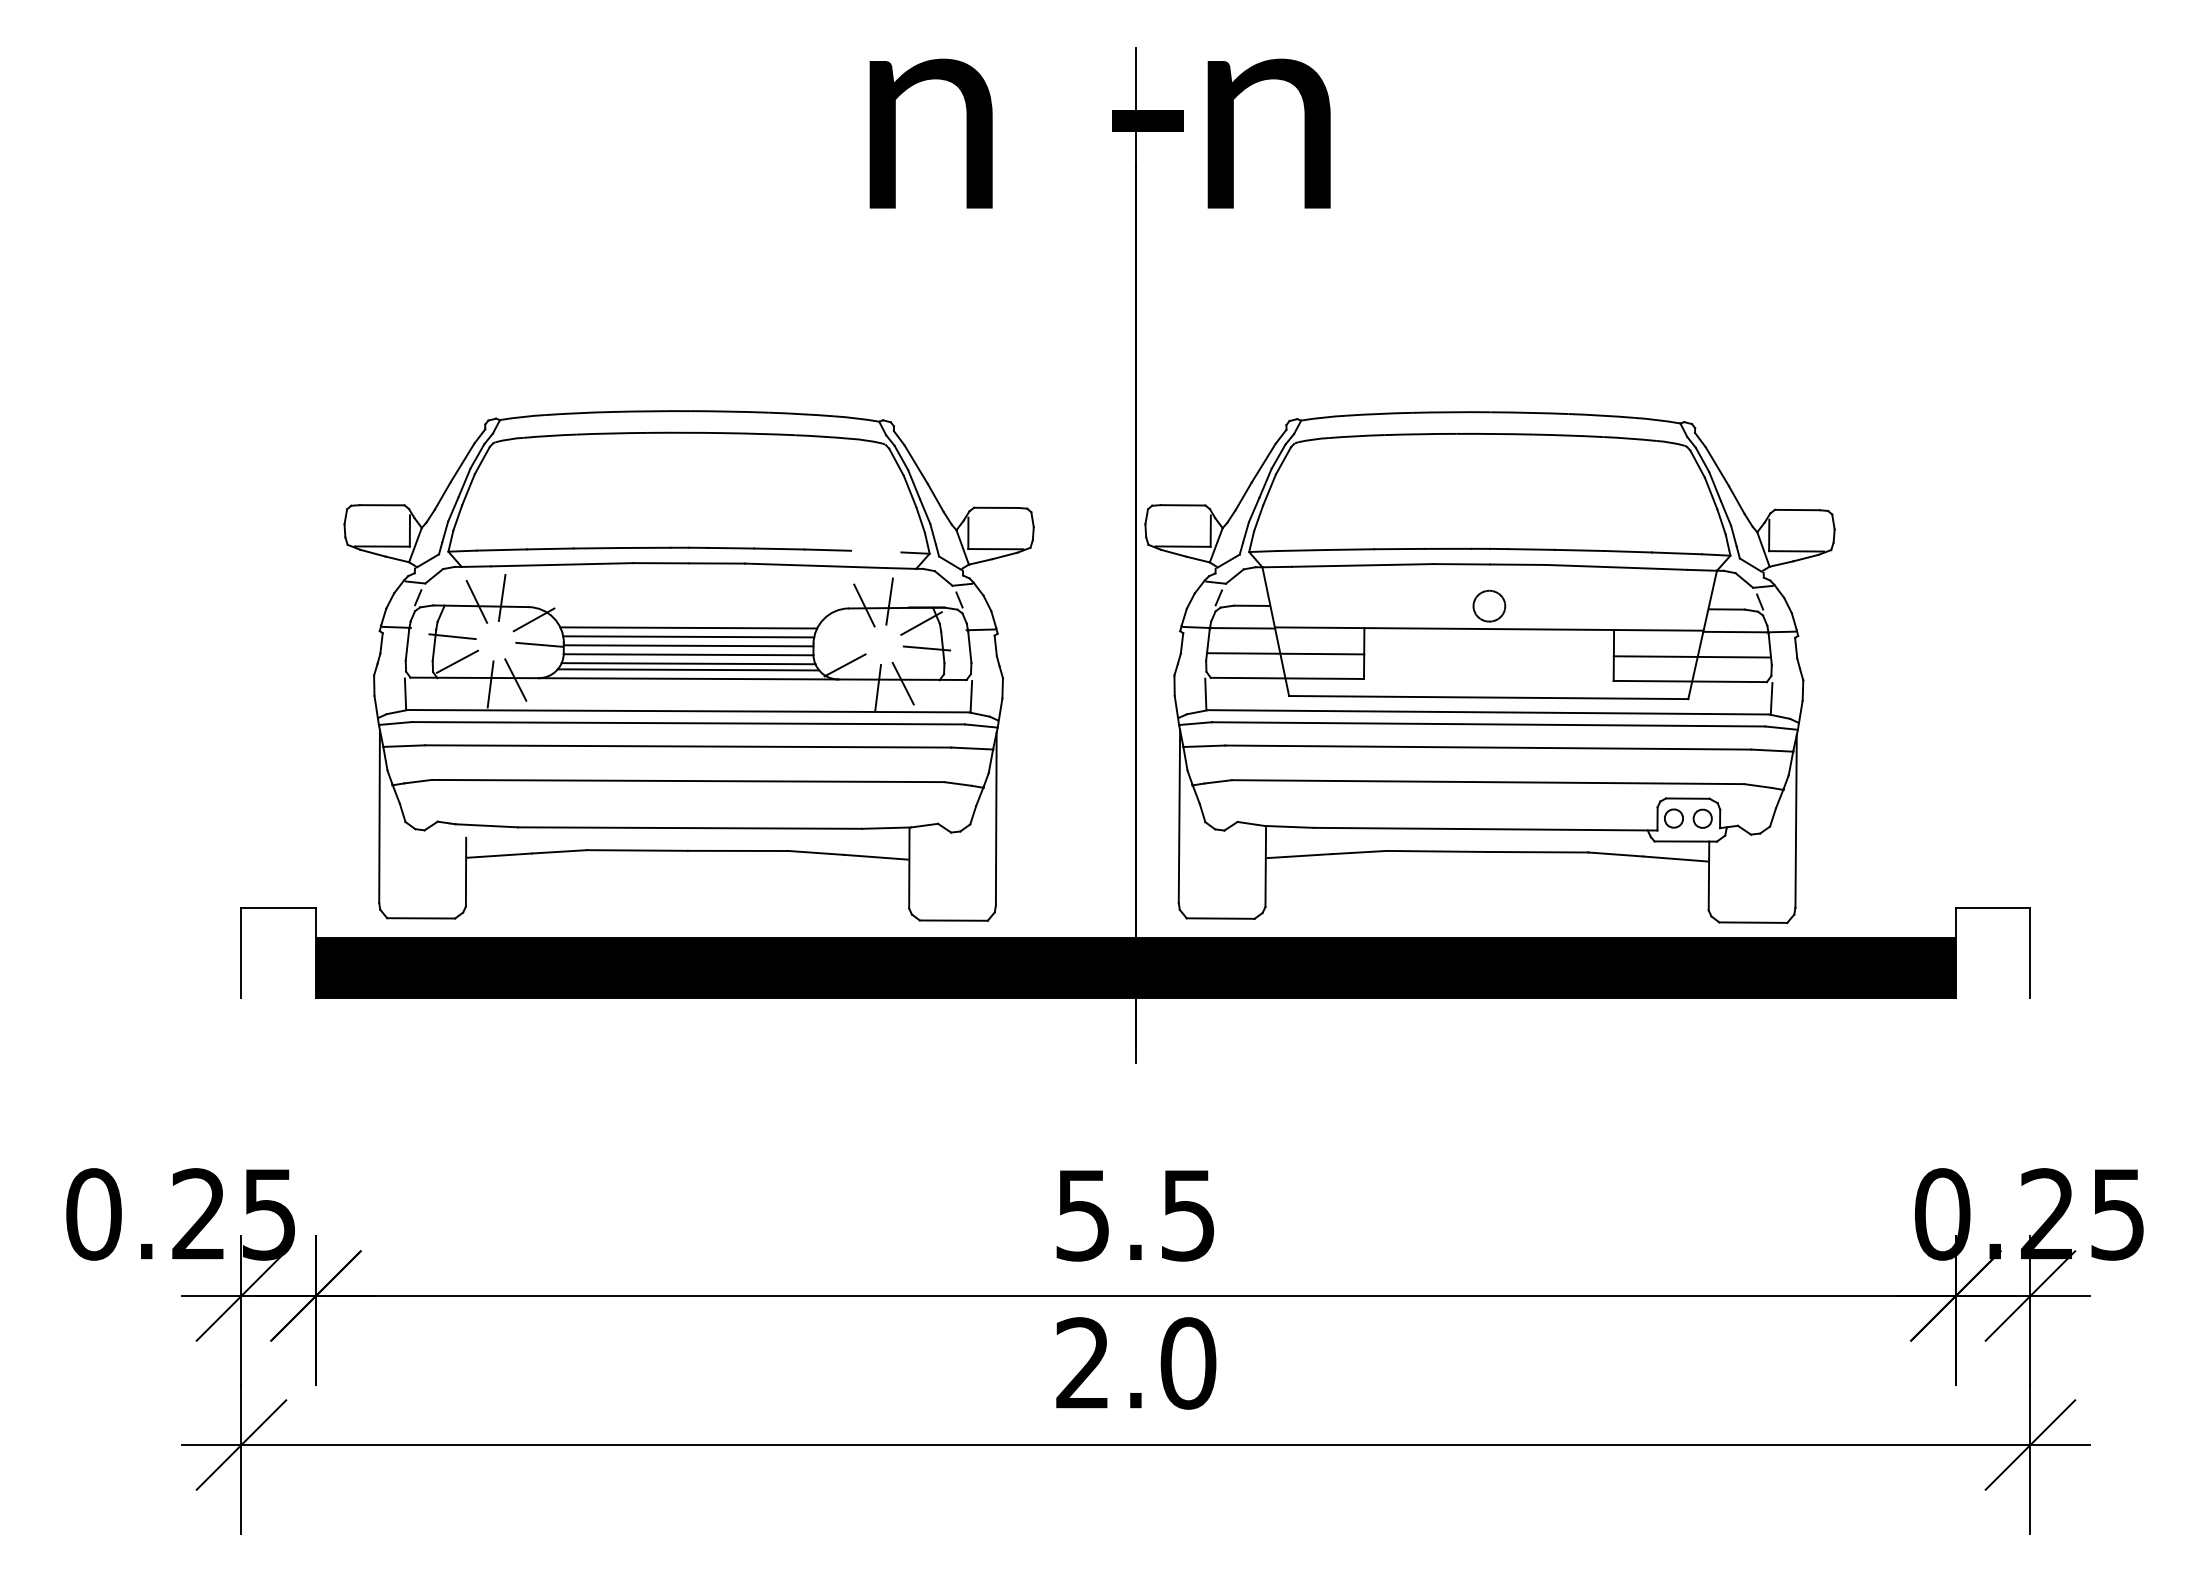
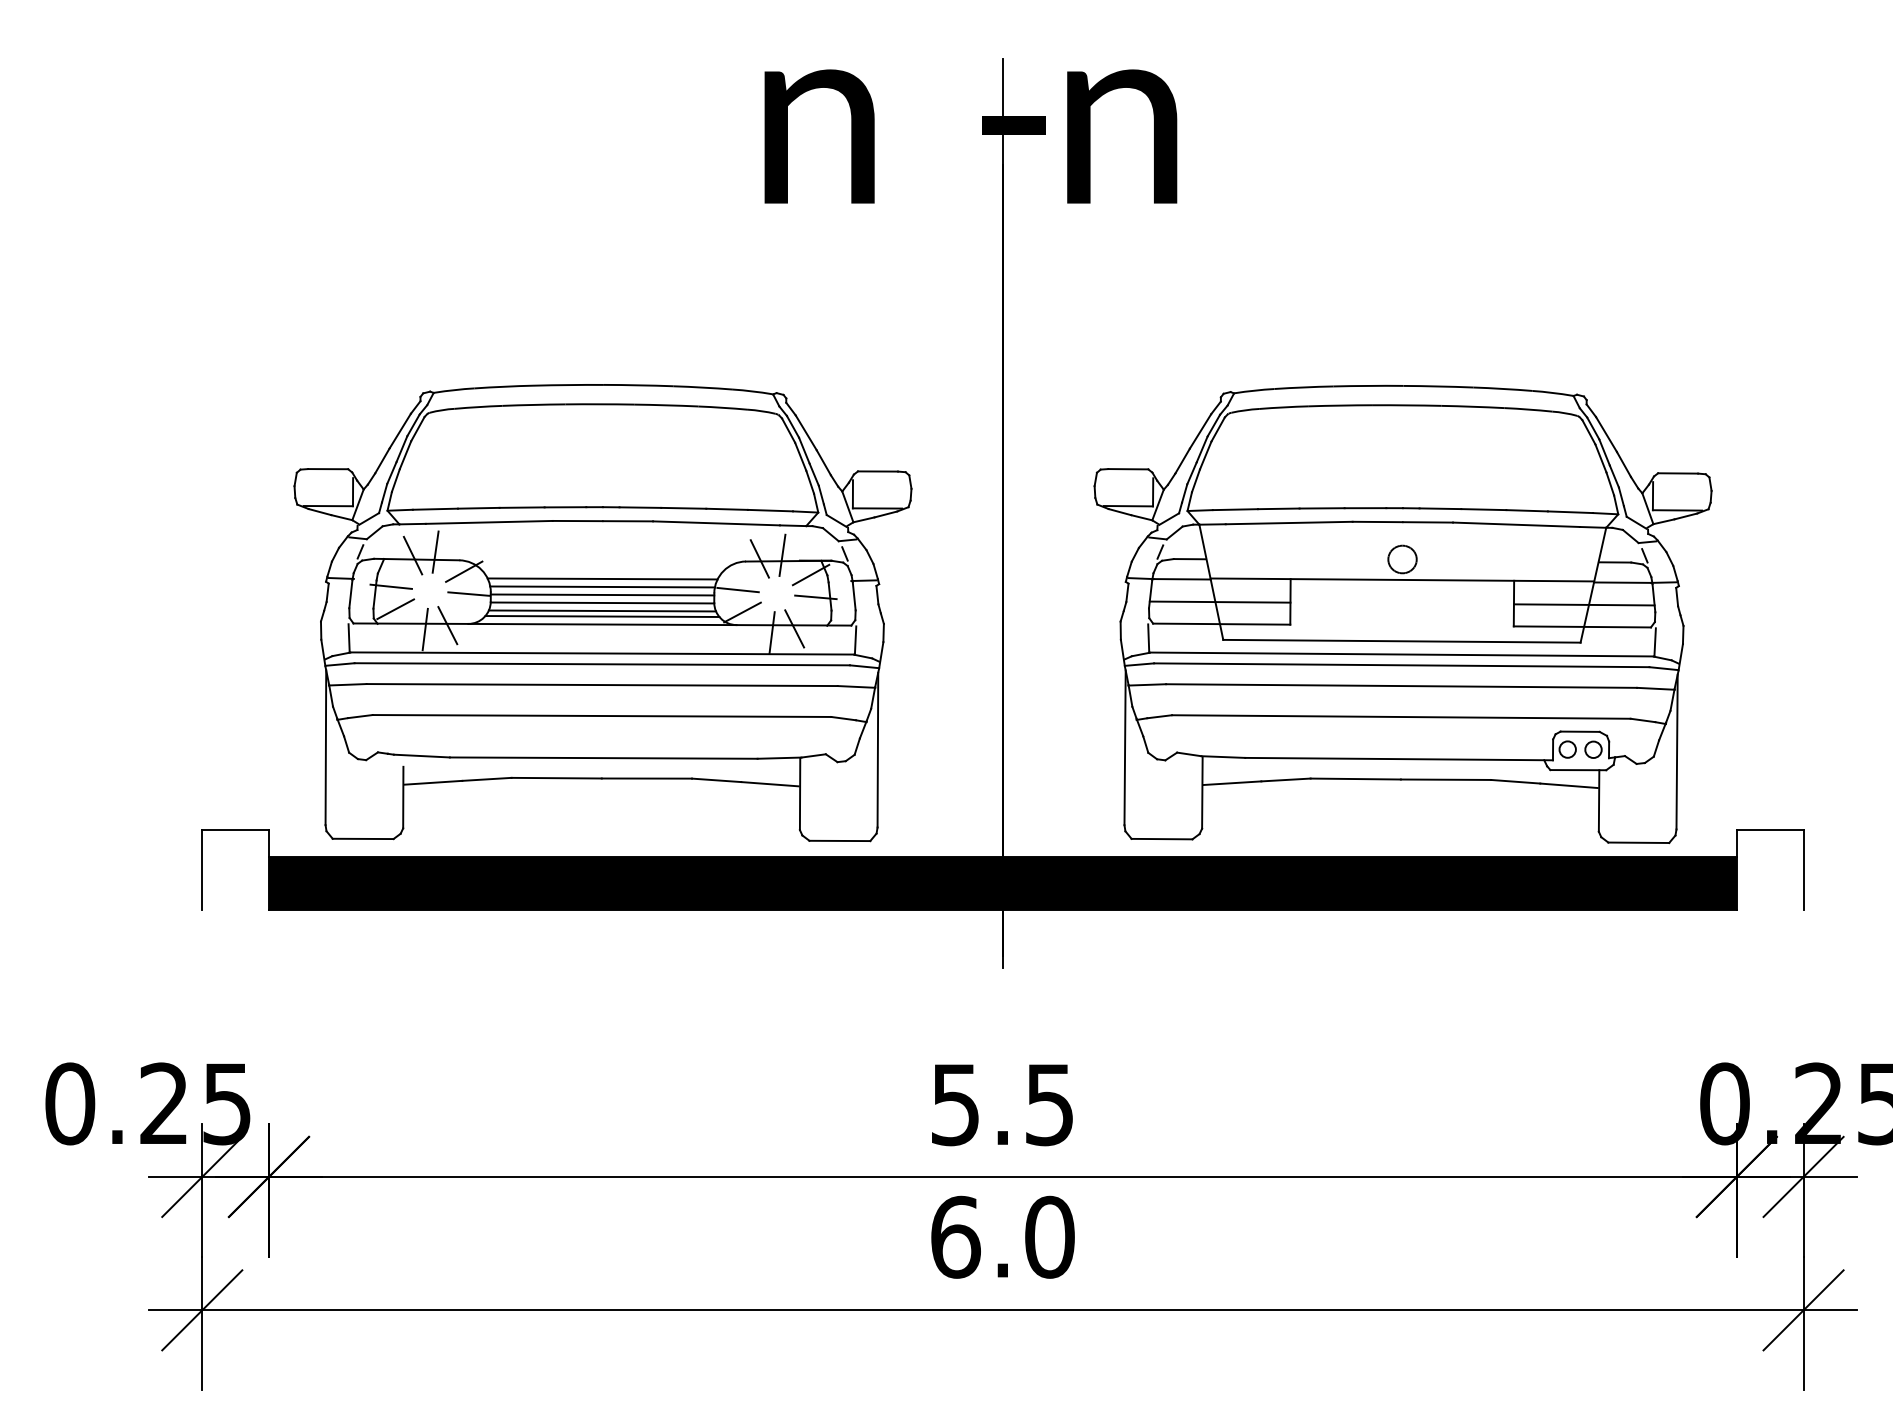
line: (876, 551) -> (770, 510), added
line: (839, 639) -> (737, 589), added
part: (1489, 667) -> (1402, 614), moved
text: (1083, 1363) -> (955, 1237), 2.0 -> 6.0

